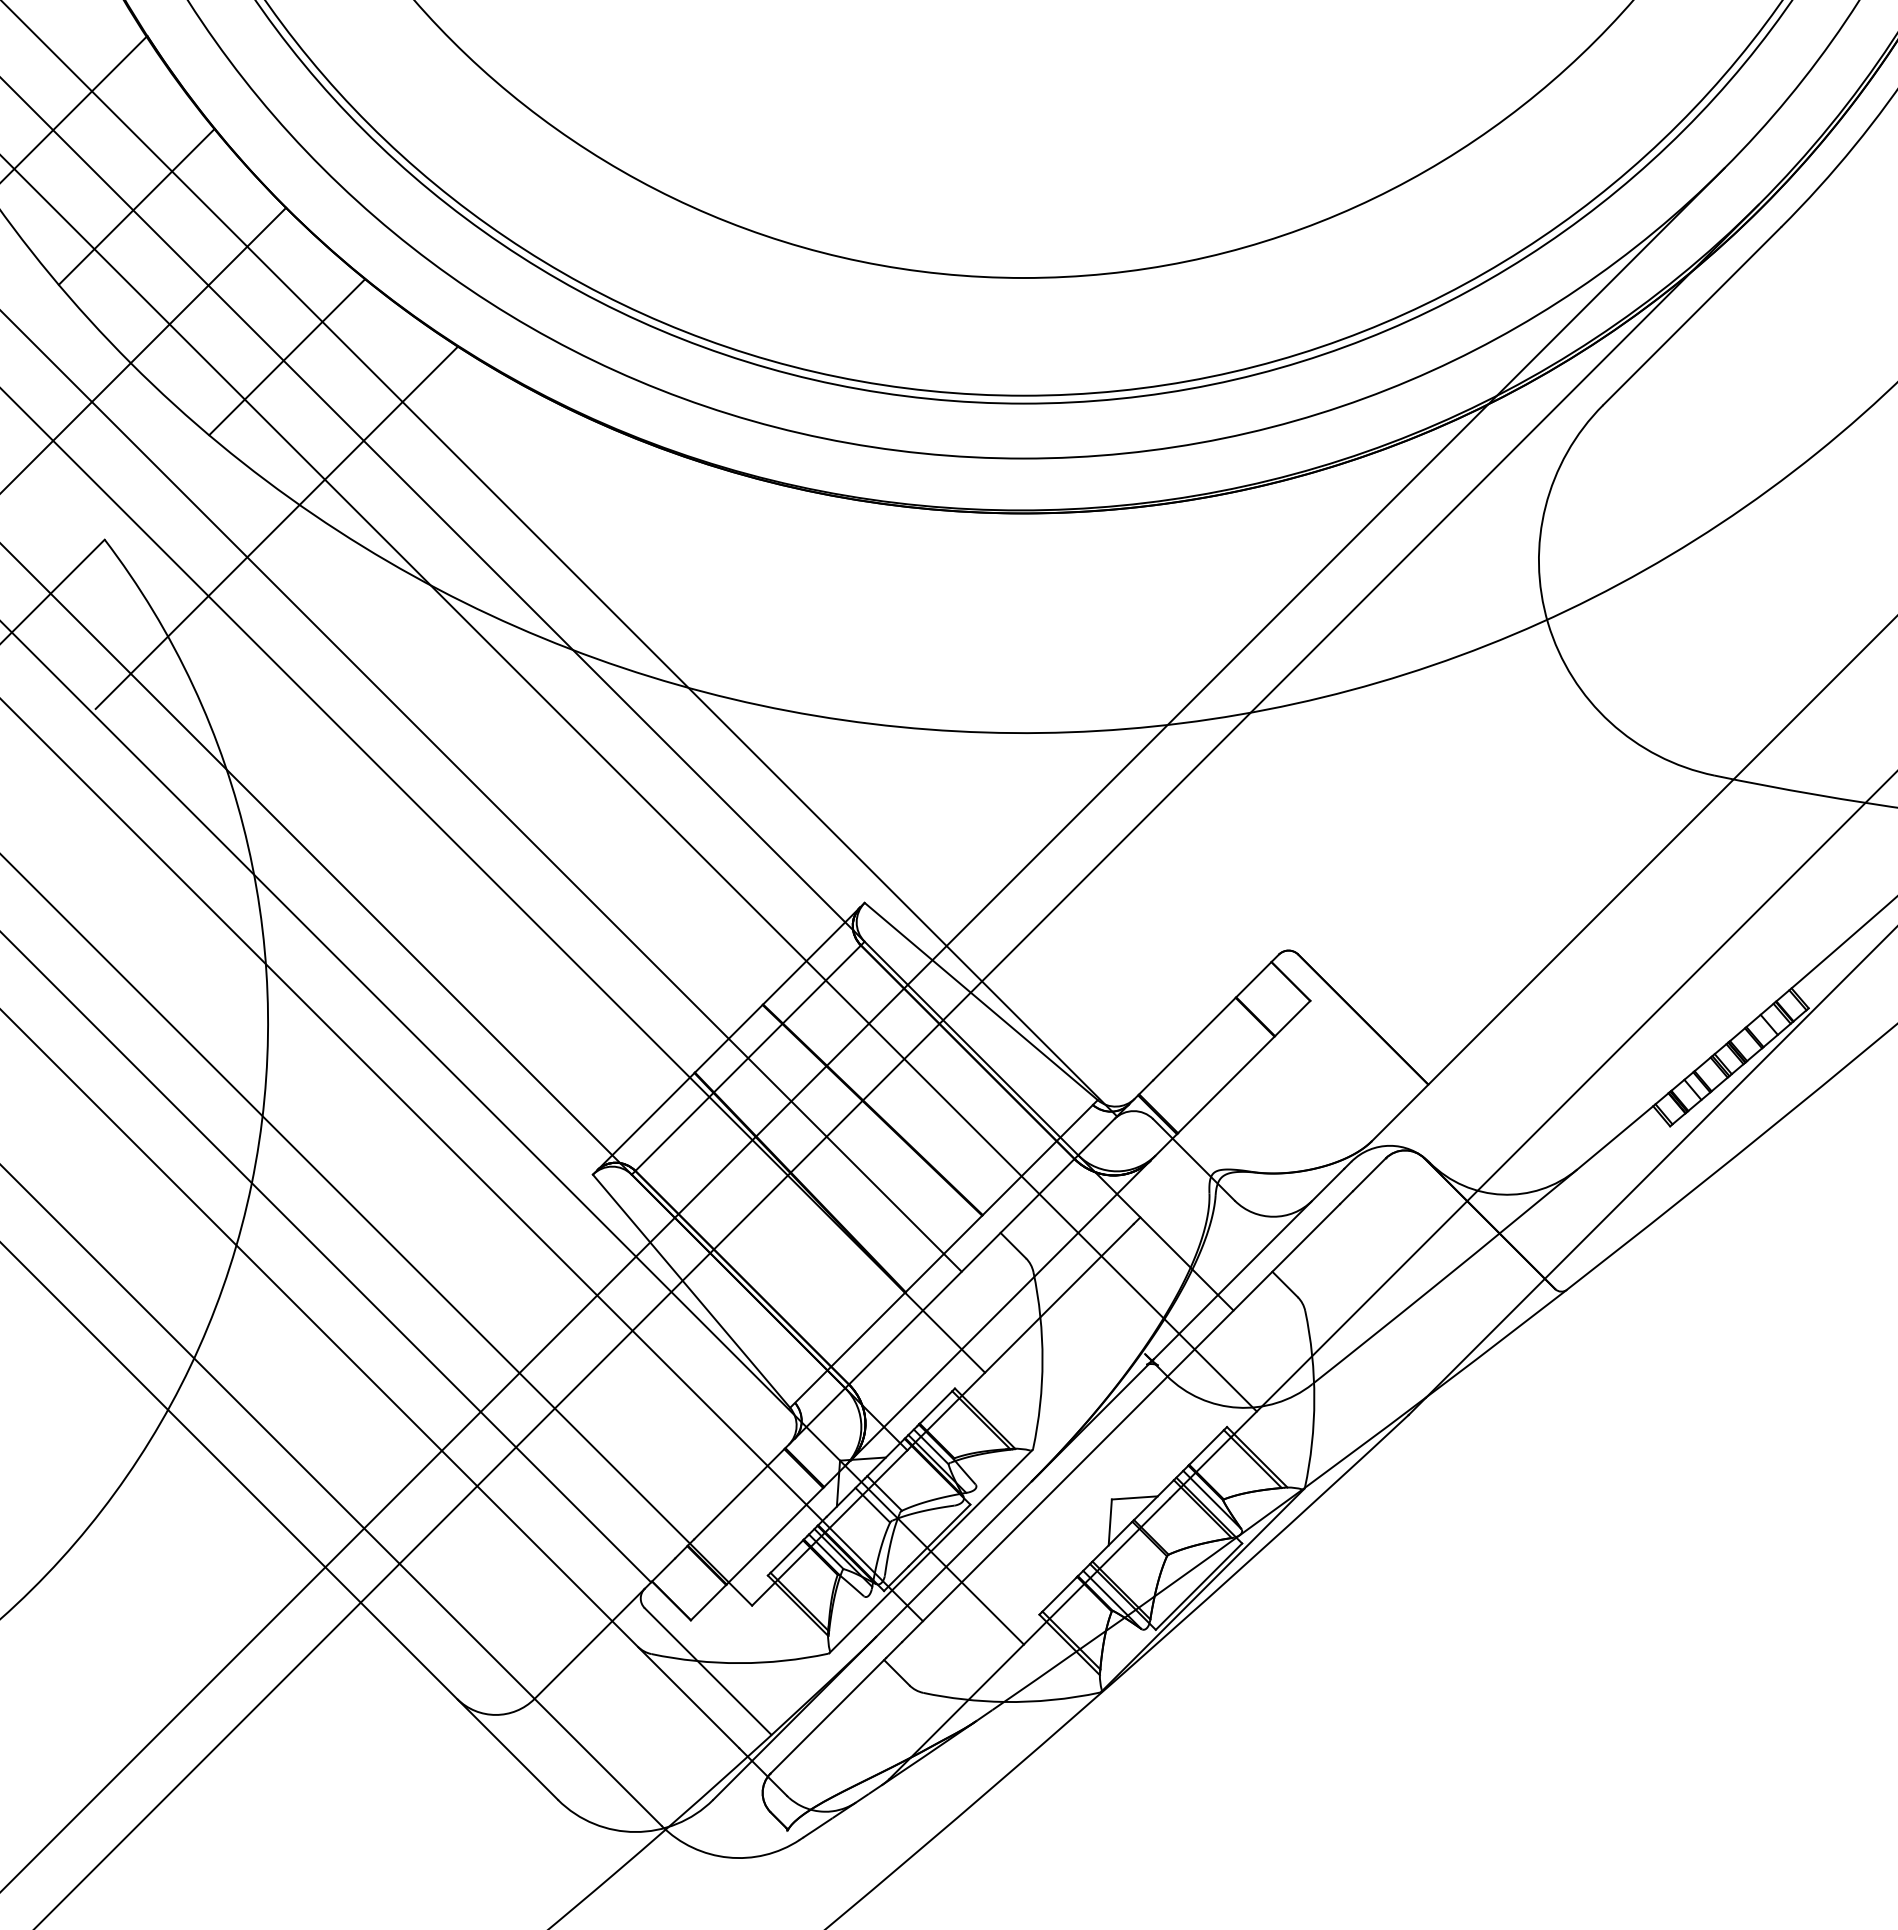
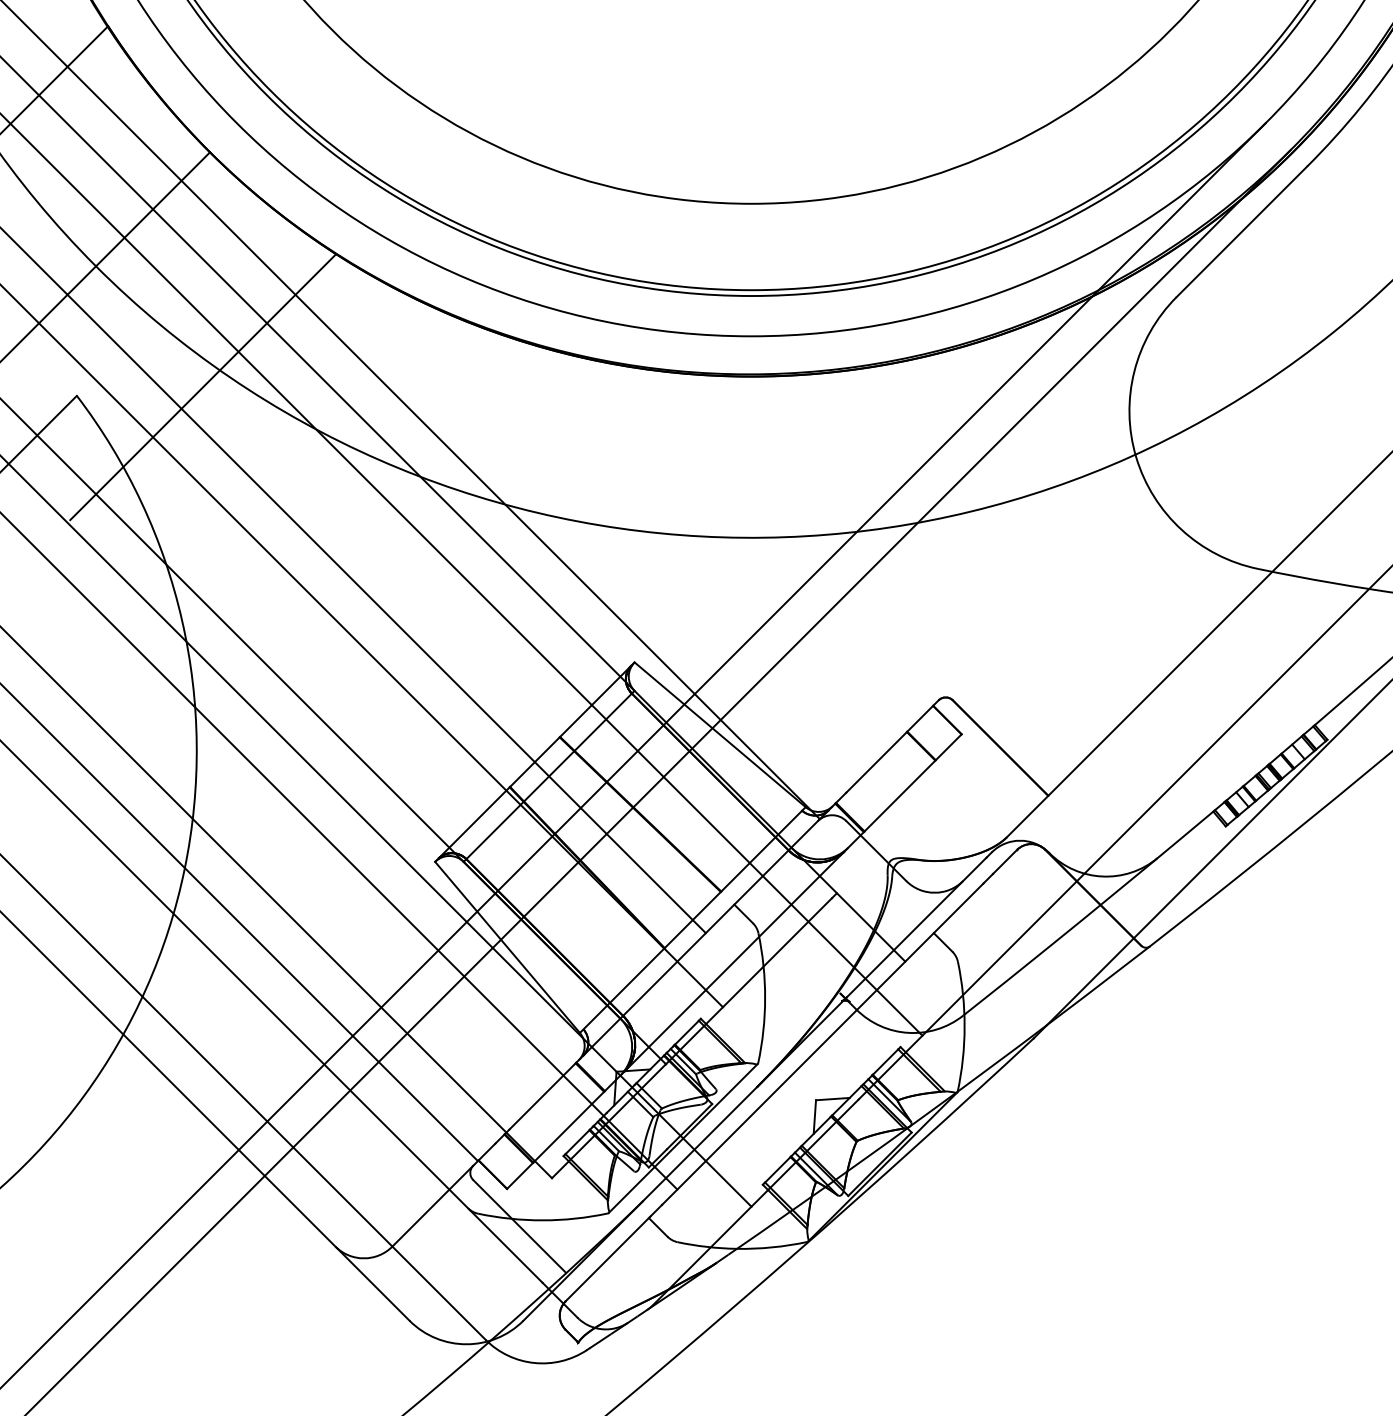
line: (136, 206) -> (100, 151), removed
line: (287, 357) -> (211, 262), removed

